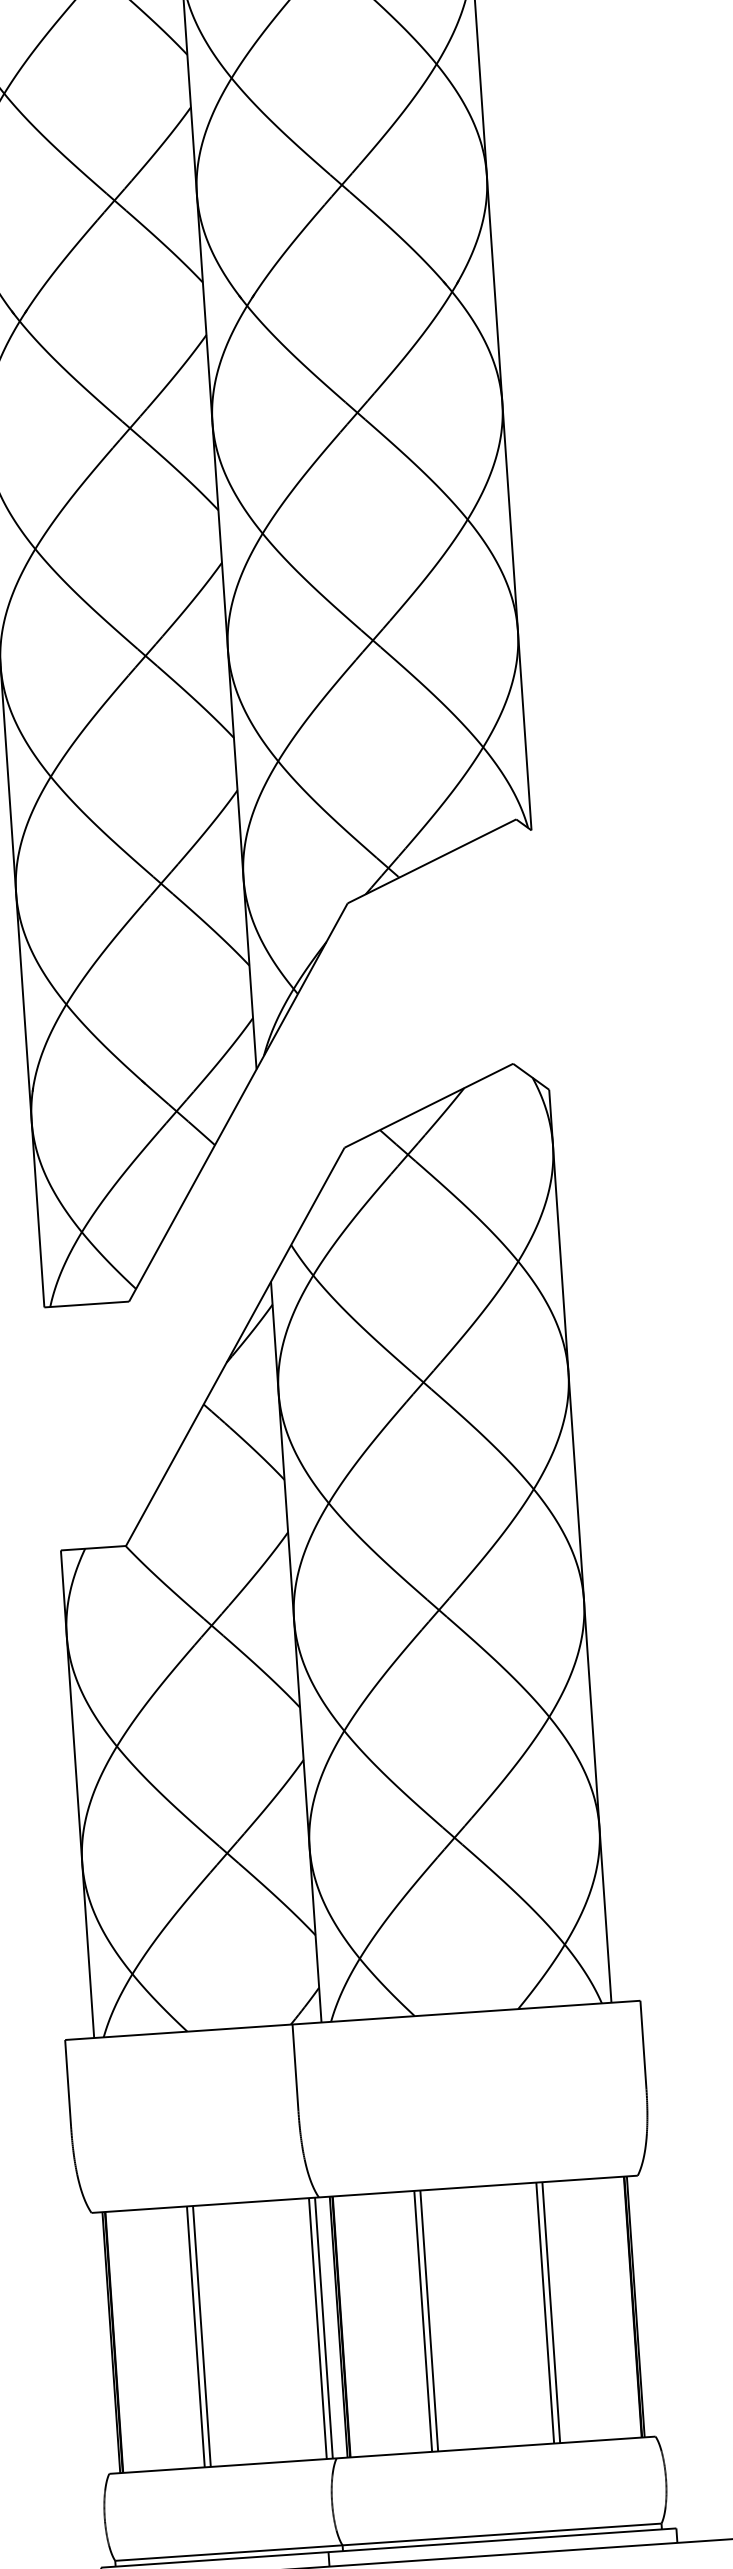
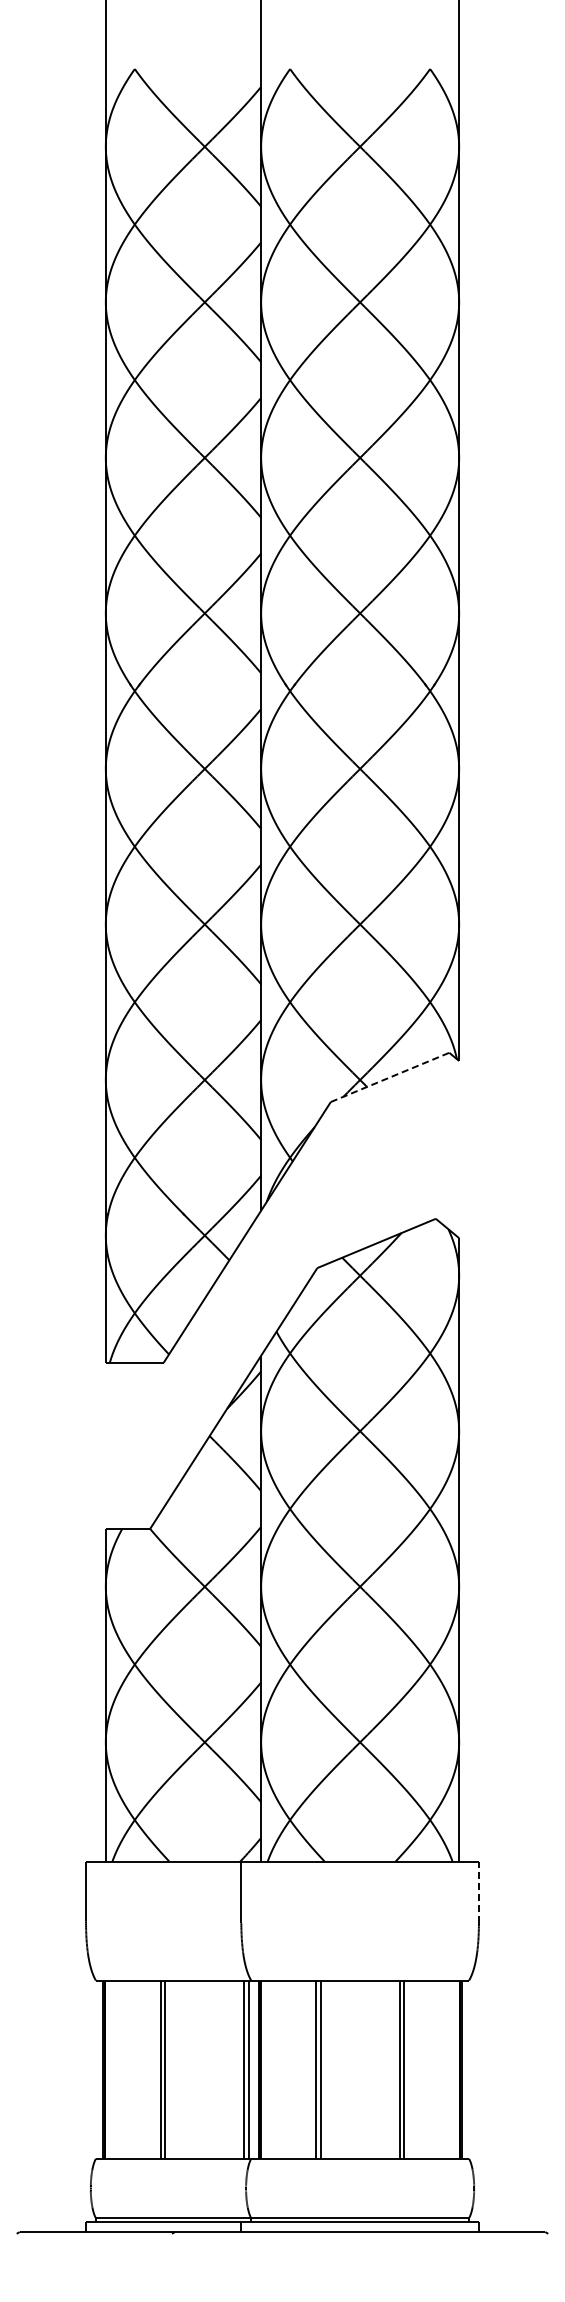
line: (432, 861) -> (390, 1077), solid -> dashed
line: (642, 2044) -> (478, 1891), solid -> dashed

